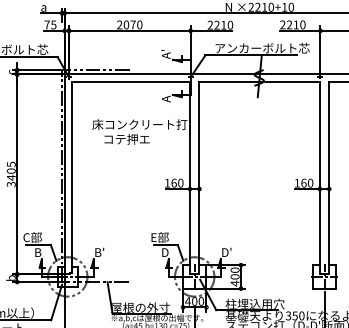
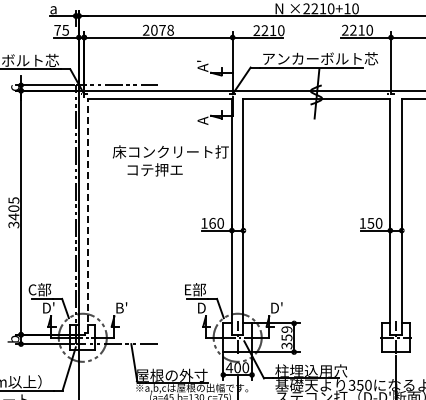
text: (139, 25) -> (170, 30), 2070 -> 2078
line: (71, 176) -> (87, 215), solid -> dashed
text: (303, 182) -> (370, 222), 160 -> 150
text: (40, 252) -> (49, 307), B -> D'
text: (234, 276) -> (286, 337), 400 -> 359

